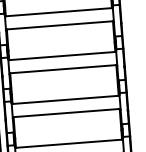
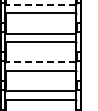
line: (58, 12) -> (40, 4), solid -> dashed
line: (64, 100) -> (40, 62), solid -> dashed

